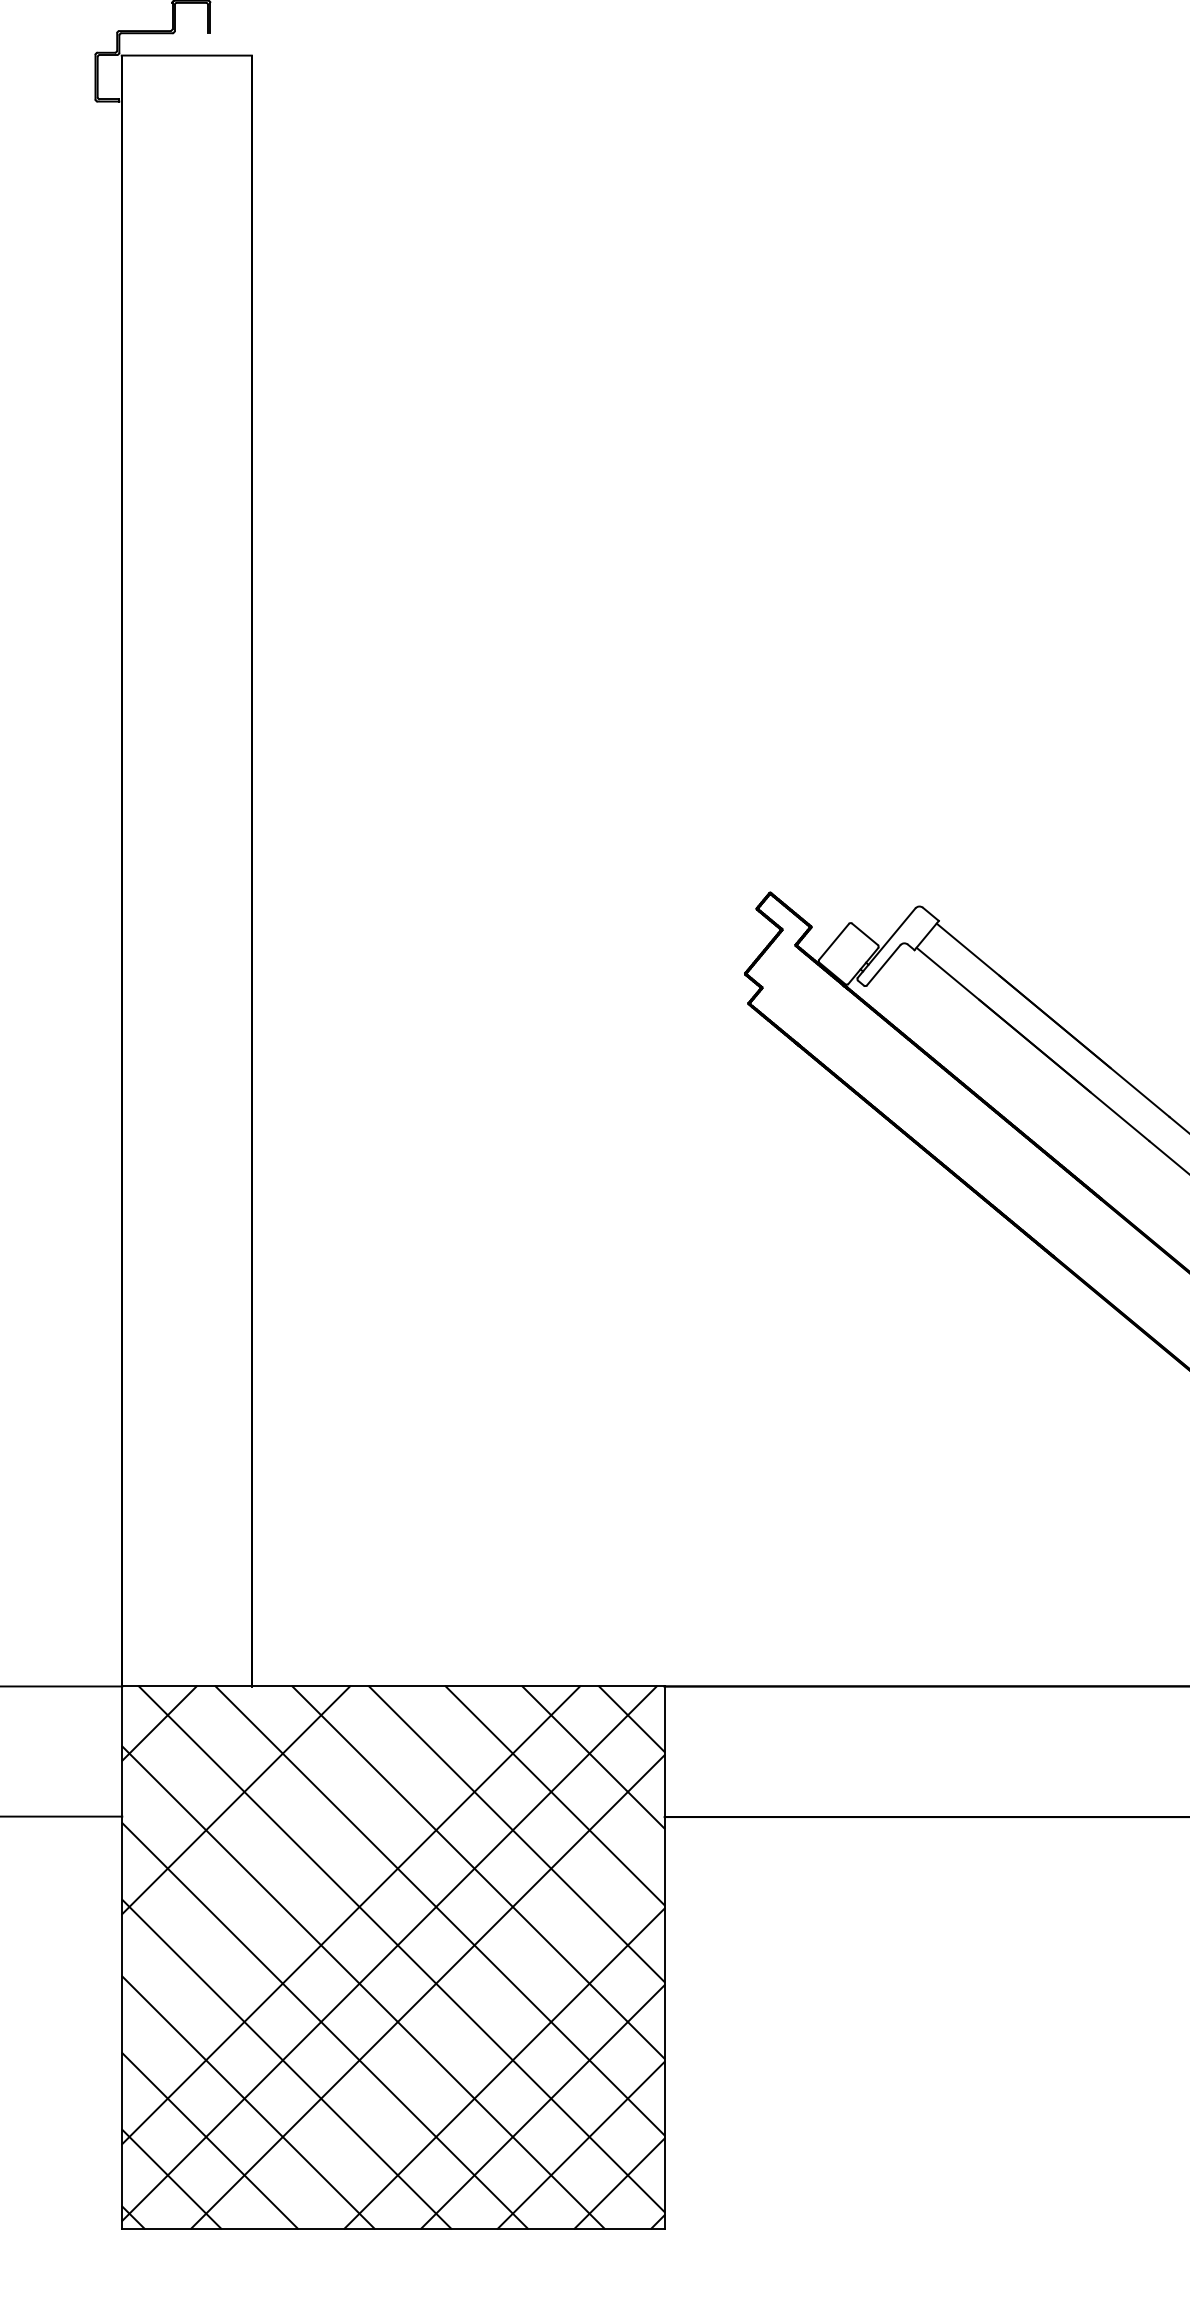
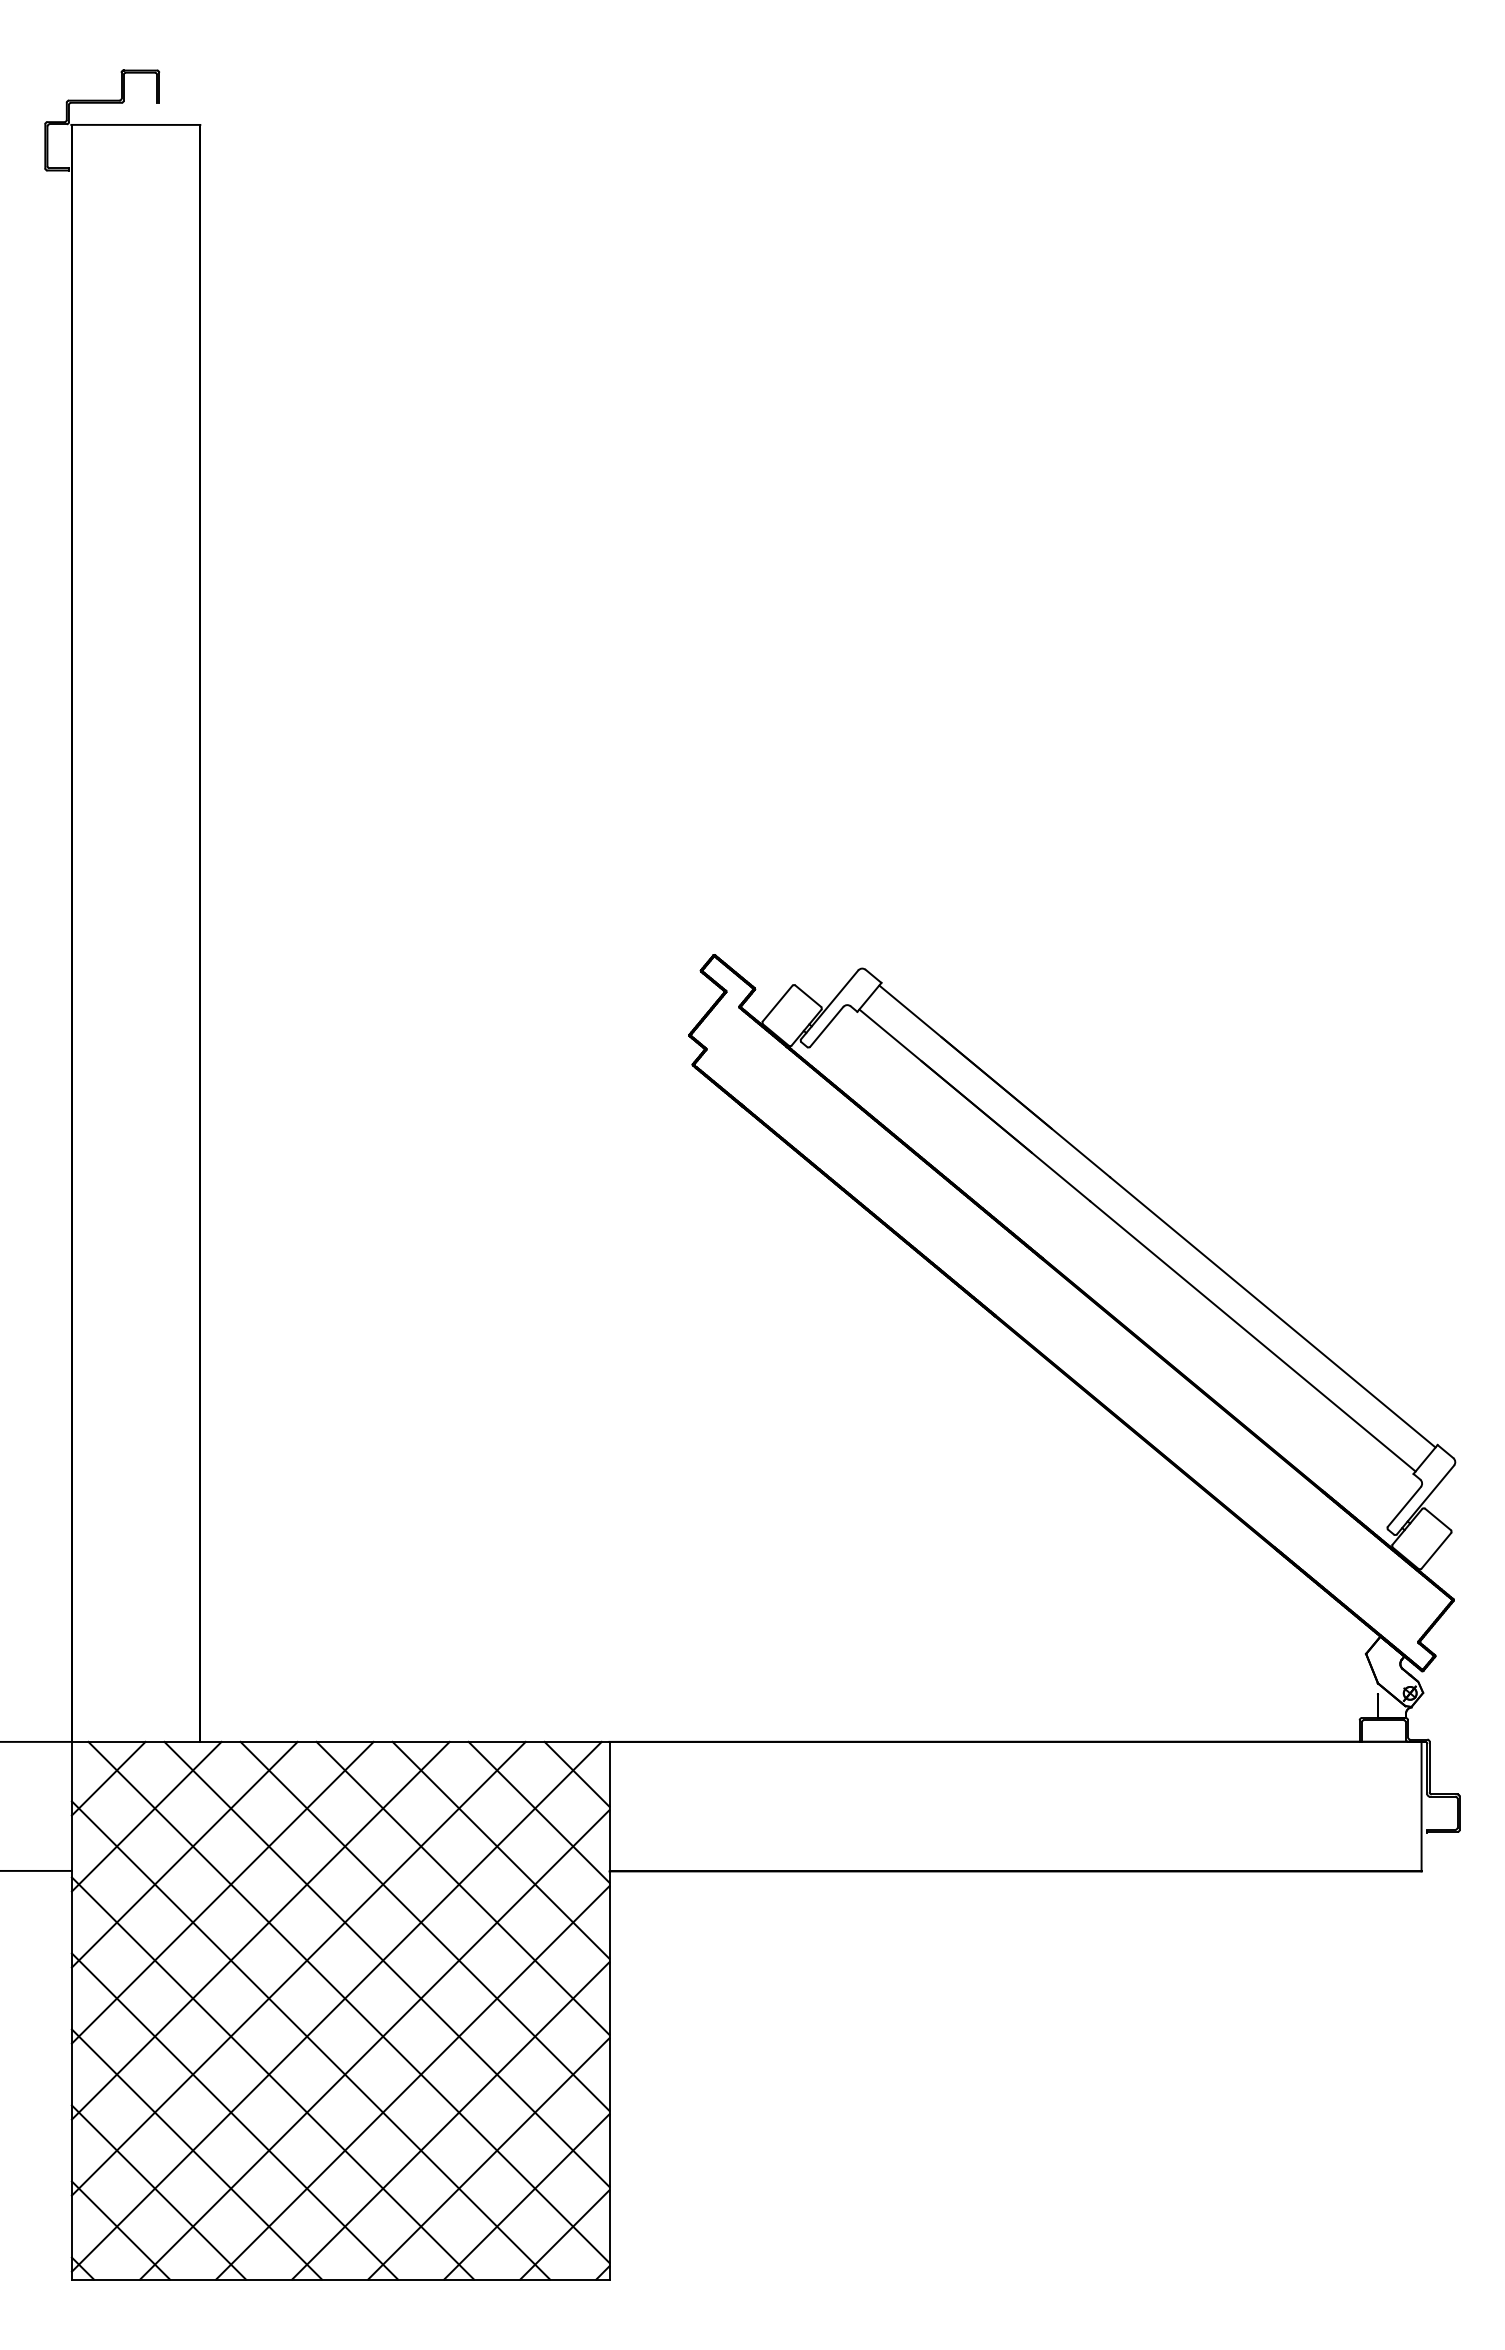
line: (197, 1761) -> (146, 1816), added
line: (274, 1838) -> (222, 1892), added
line: (312, 1876) -> (260, 1930), added
line: (465, 2029) -> (412, 2082), added

